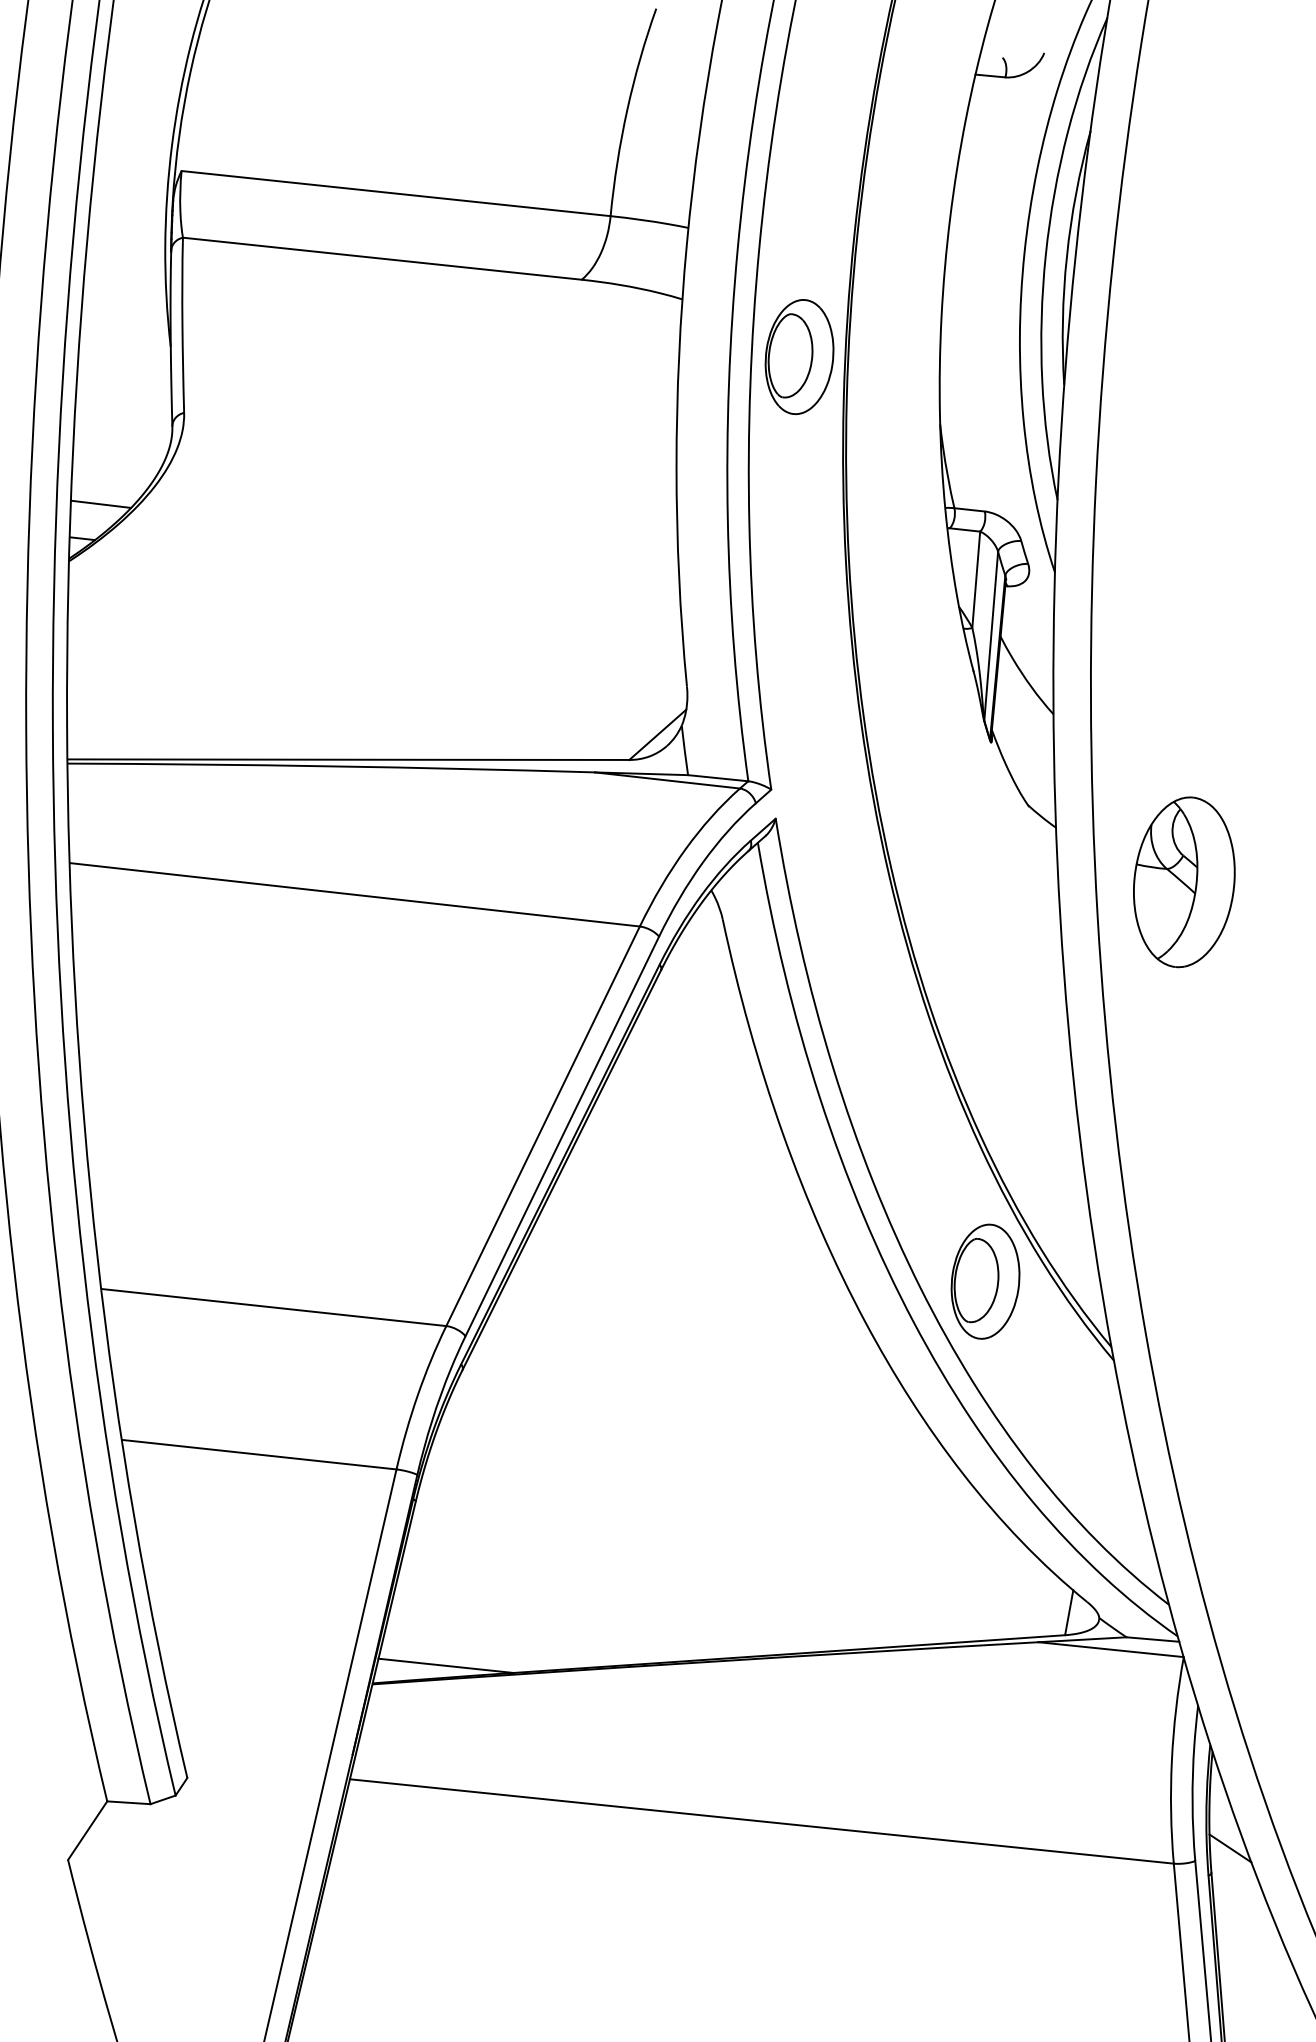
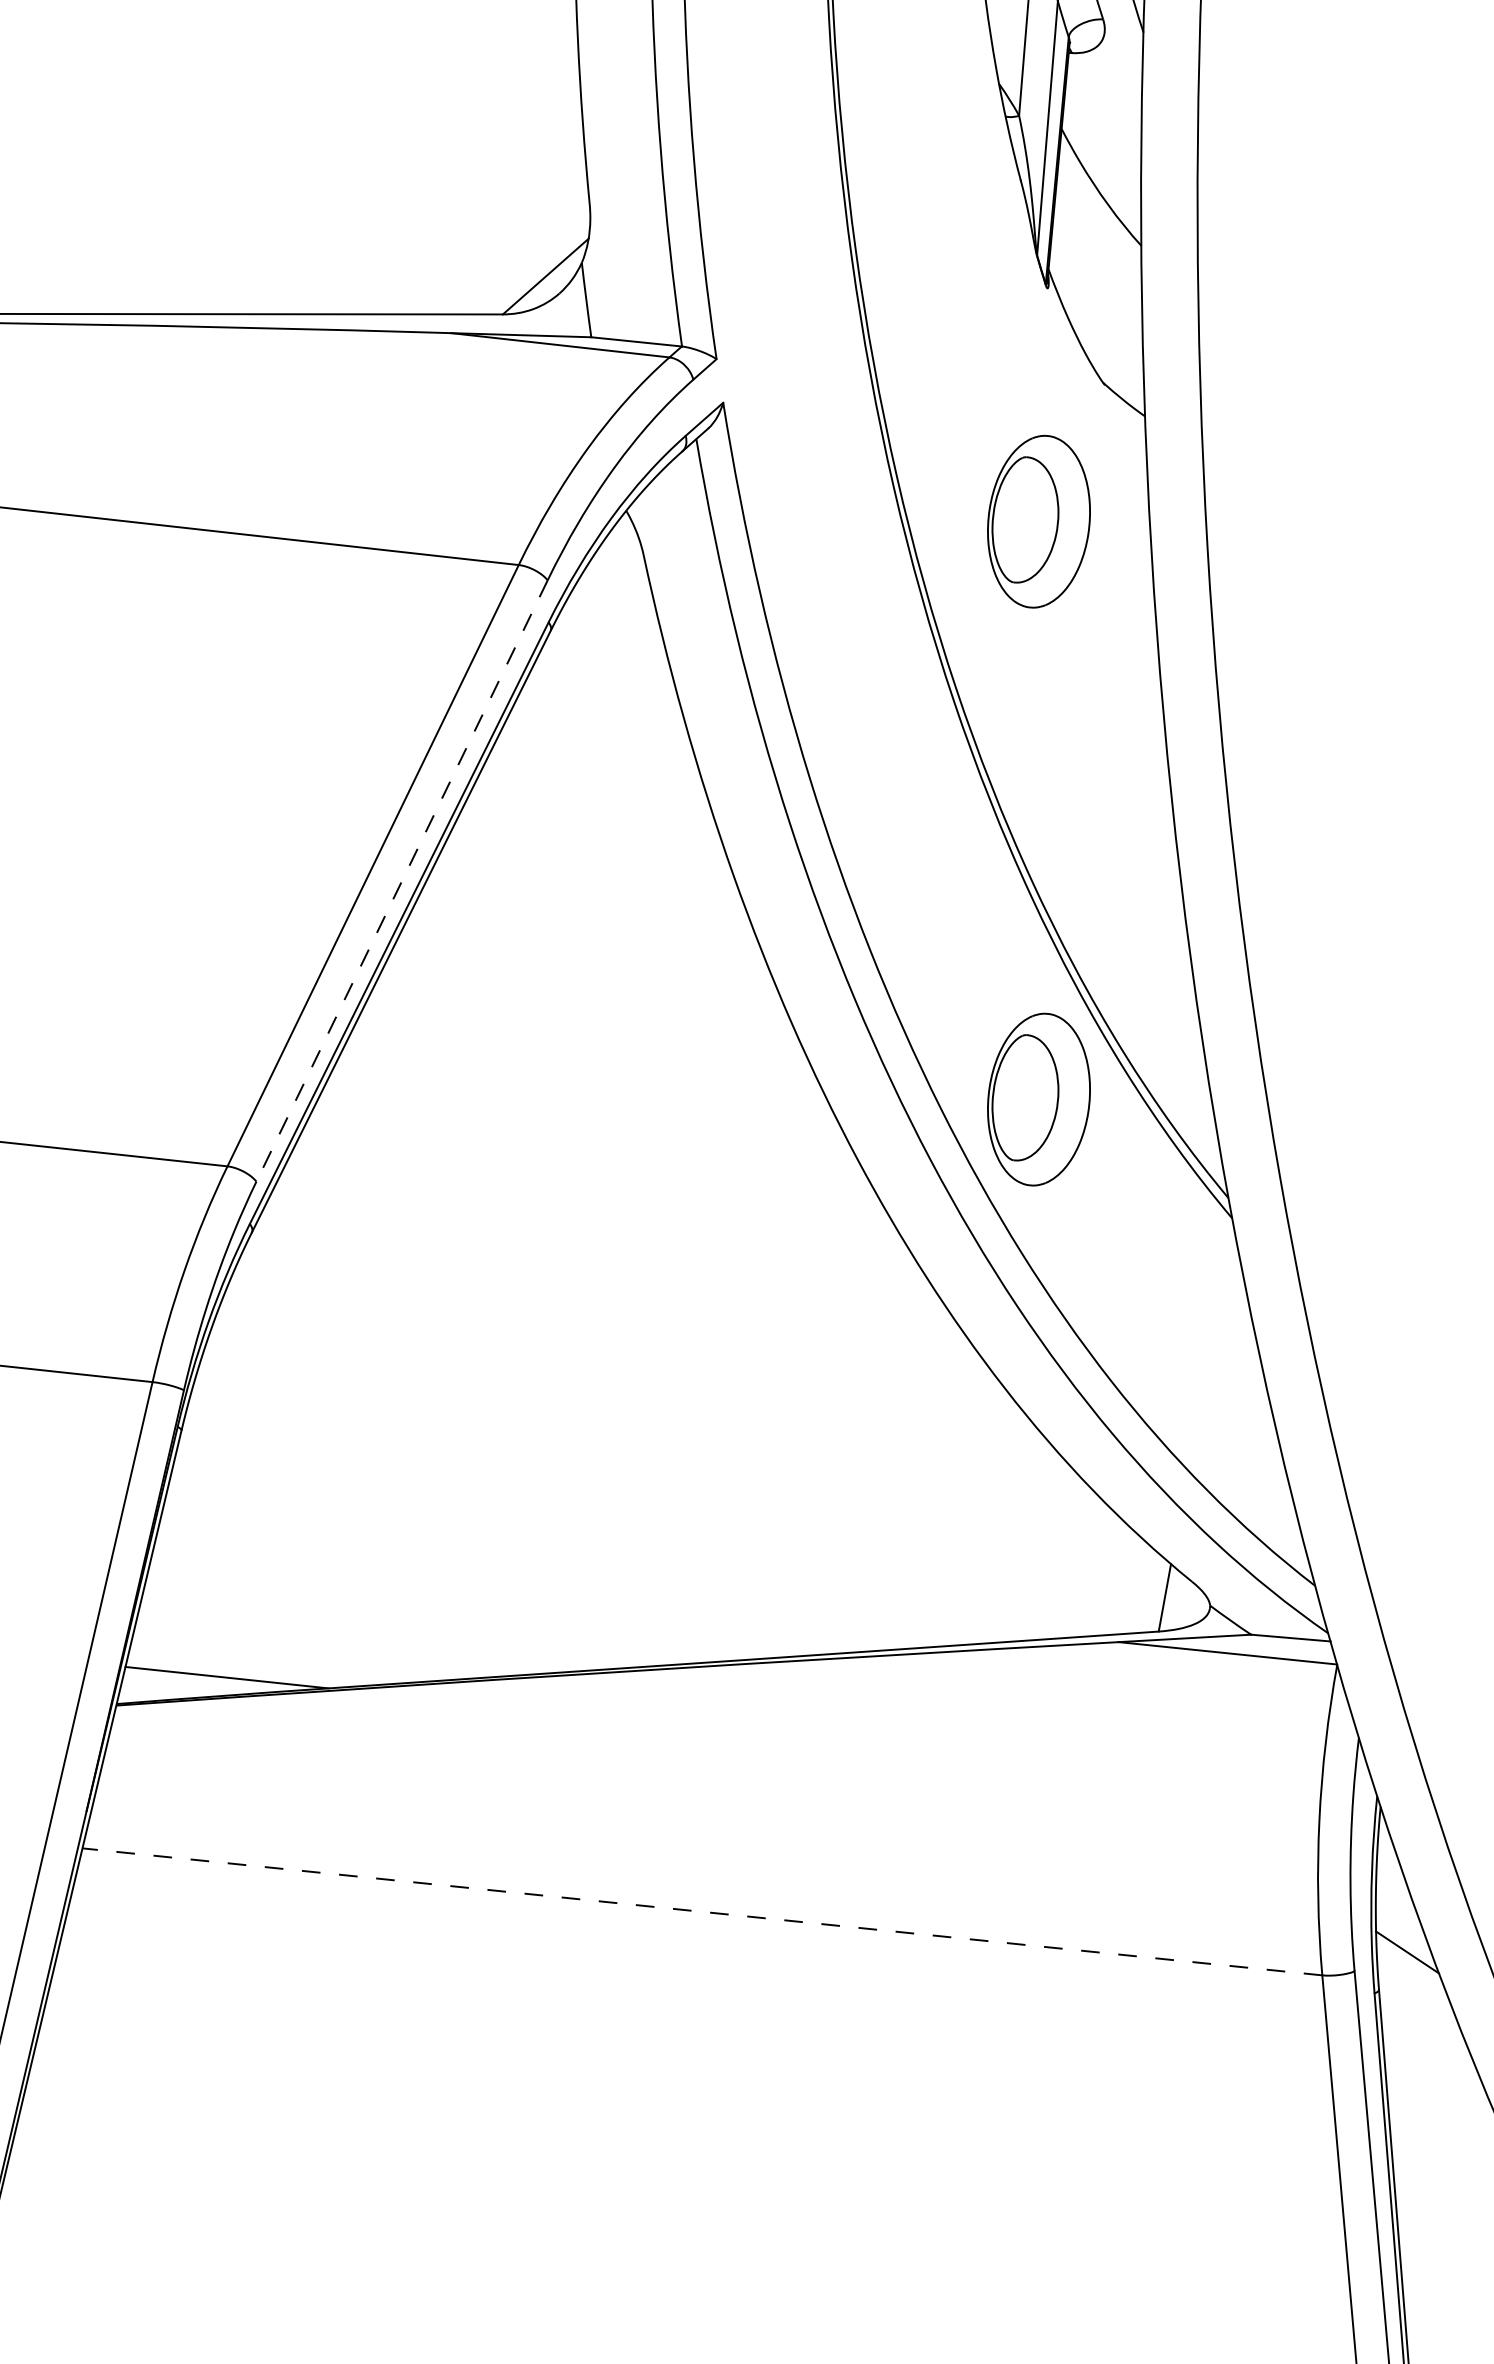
part: (1184, 882) -> (1338, 498), removed
part: (985, 897) -> (1038, 521), added
line: (562, 1136) -> (402, 881), solid -> dashed
line: (761, 1821) -> (701, 1911), solid -> dashed

